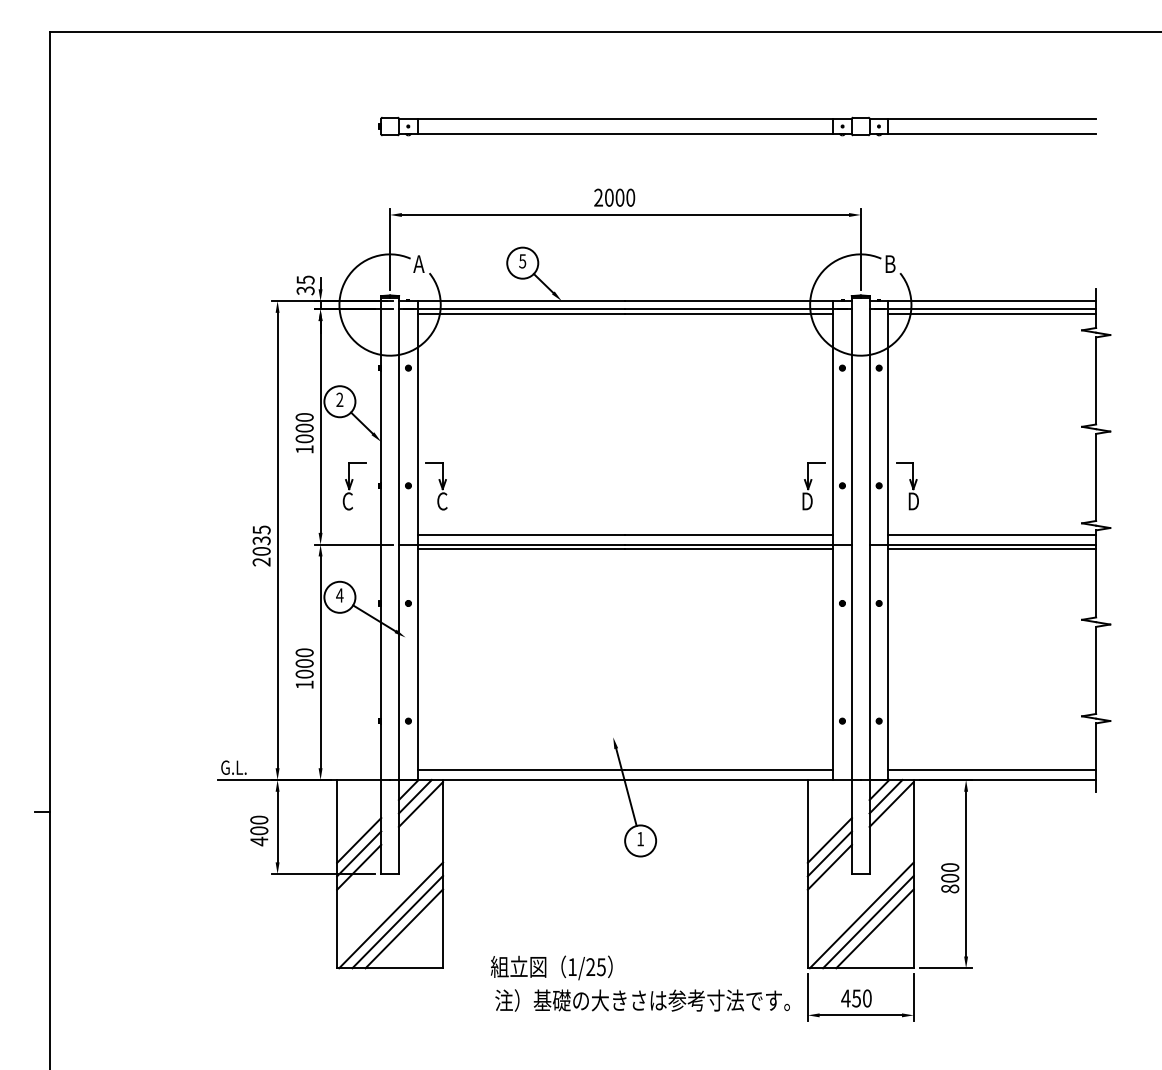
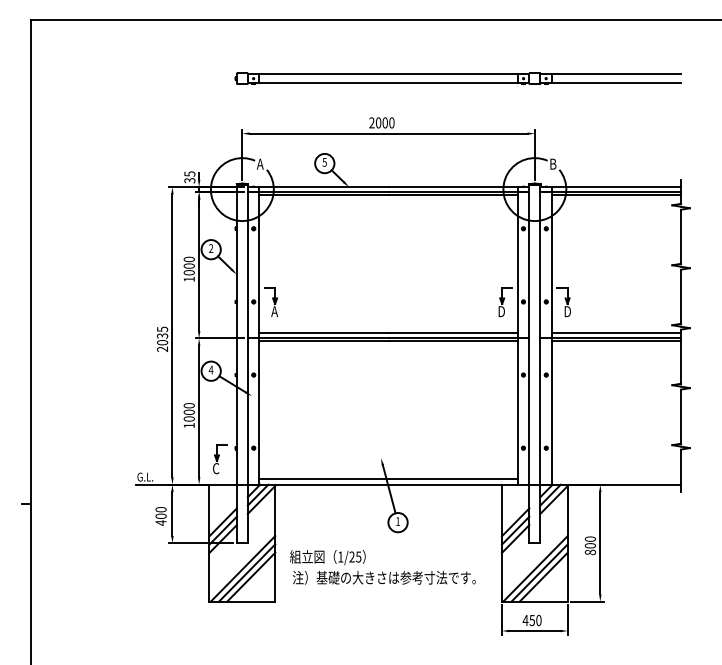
part: (354, 486) -> (220, 459), moved
text: (441, 501) -> (274, 311), C -> A
line: (992, 769) -> (616, 478), removed
text: (639, 983) -> (382, 567), moved

